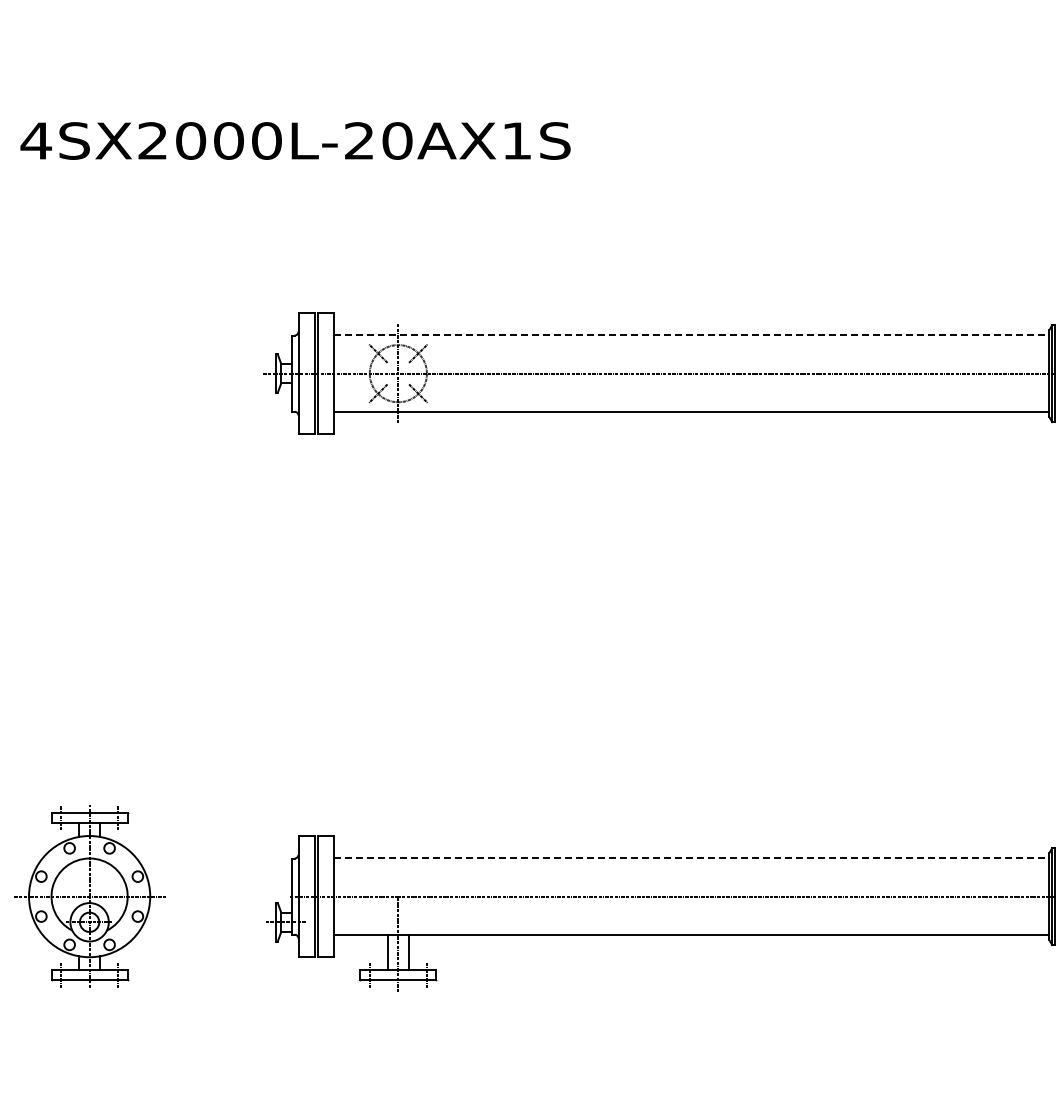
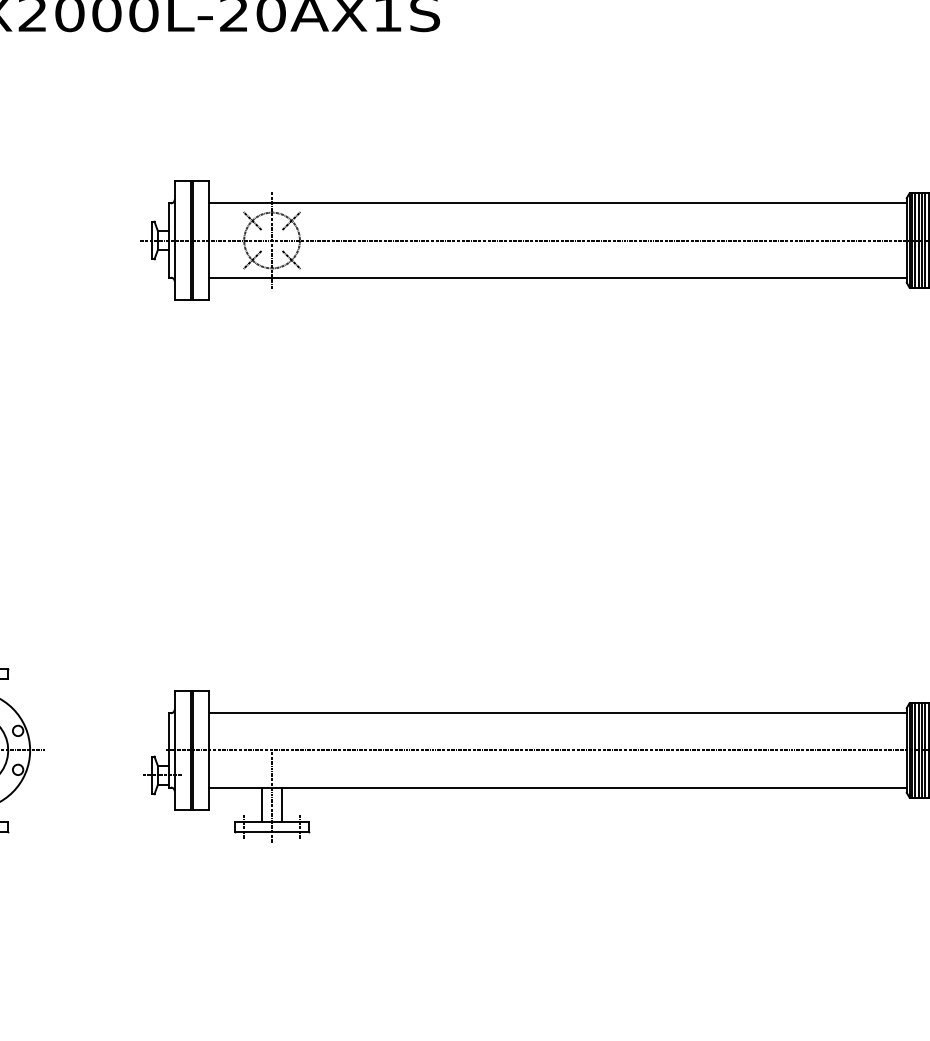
line: (691, 334) -> (557, 202), dashed -> solid
line: (691, 857) -> (557, 712), dashed -> solid

